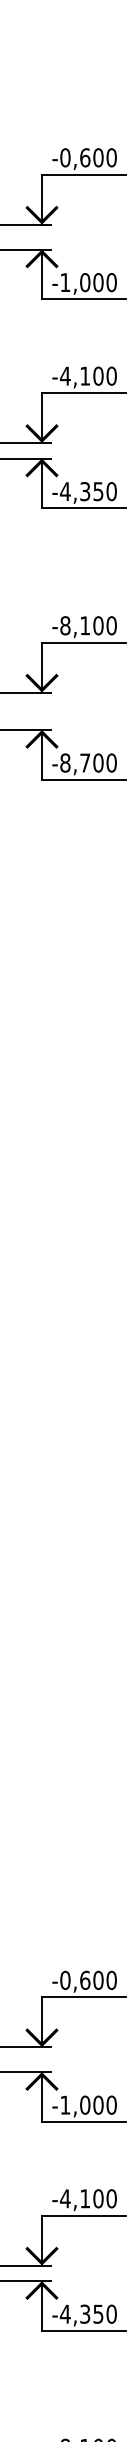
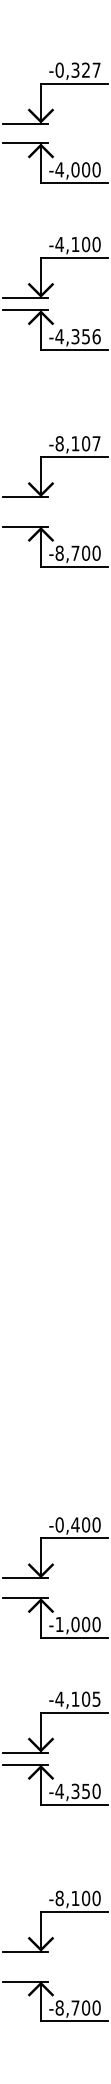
text: (97, 156) -> (85, 69), -0,600 -> -0,327
text: (65, 282) -> (59, 169), -1,000 -> -4,000
text: (111, 491) -> (96, 336), -4,350 -> -4,356
text: (111, 625) -> (96, 443), -8,100 -> -8,107
text: (85, 1979) -> (75, 1524), -0,600 -> -0,400
text: (111, 2197) -> (96, 1698), -4,100 -> -4,105

